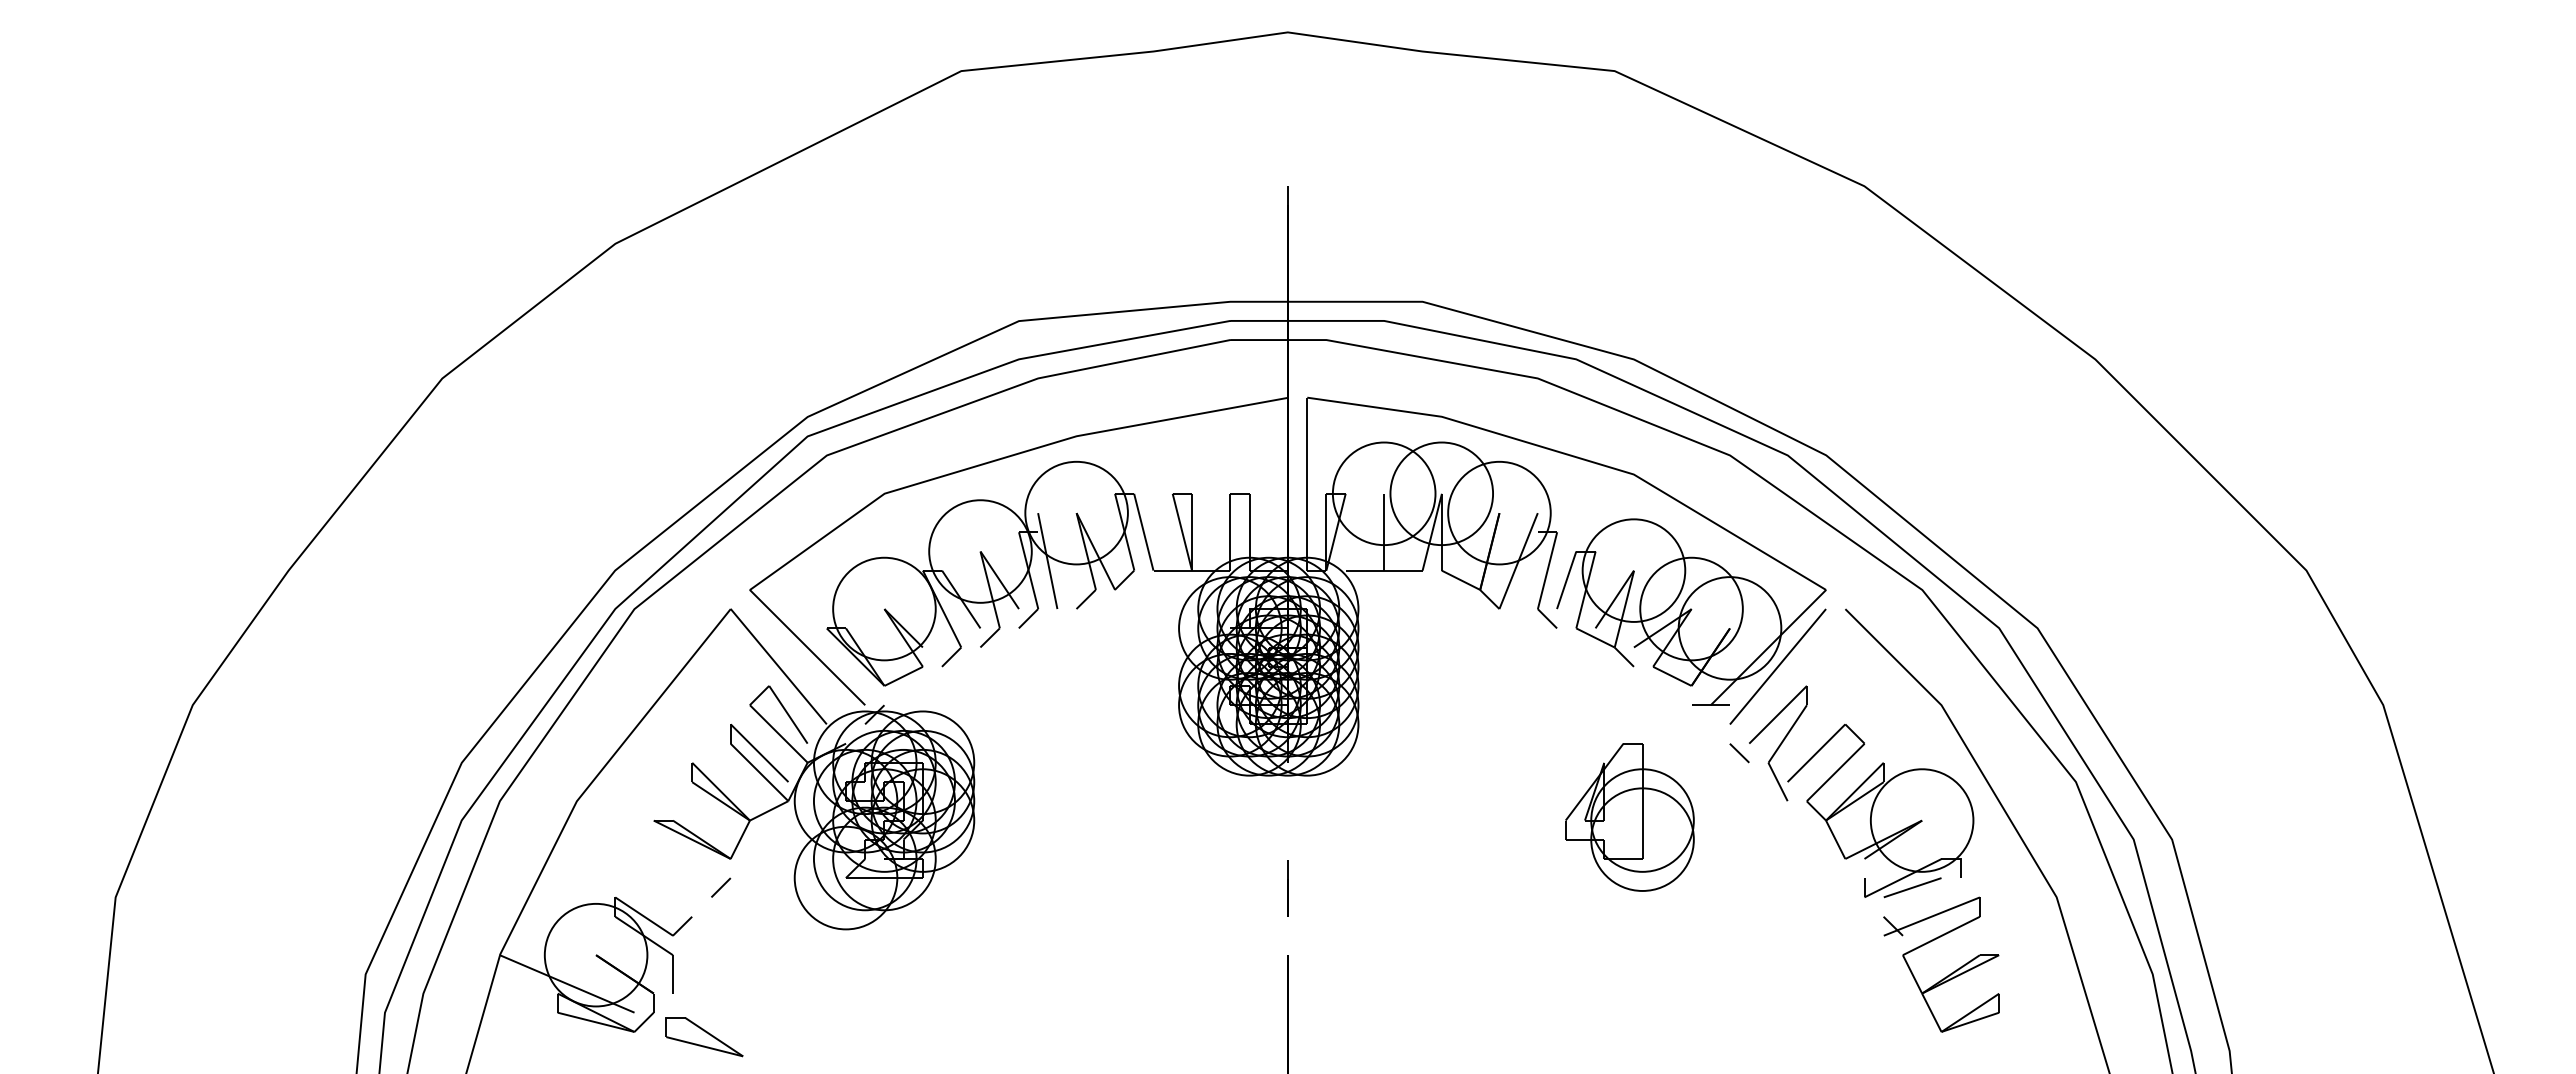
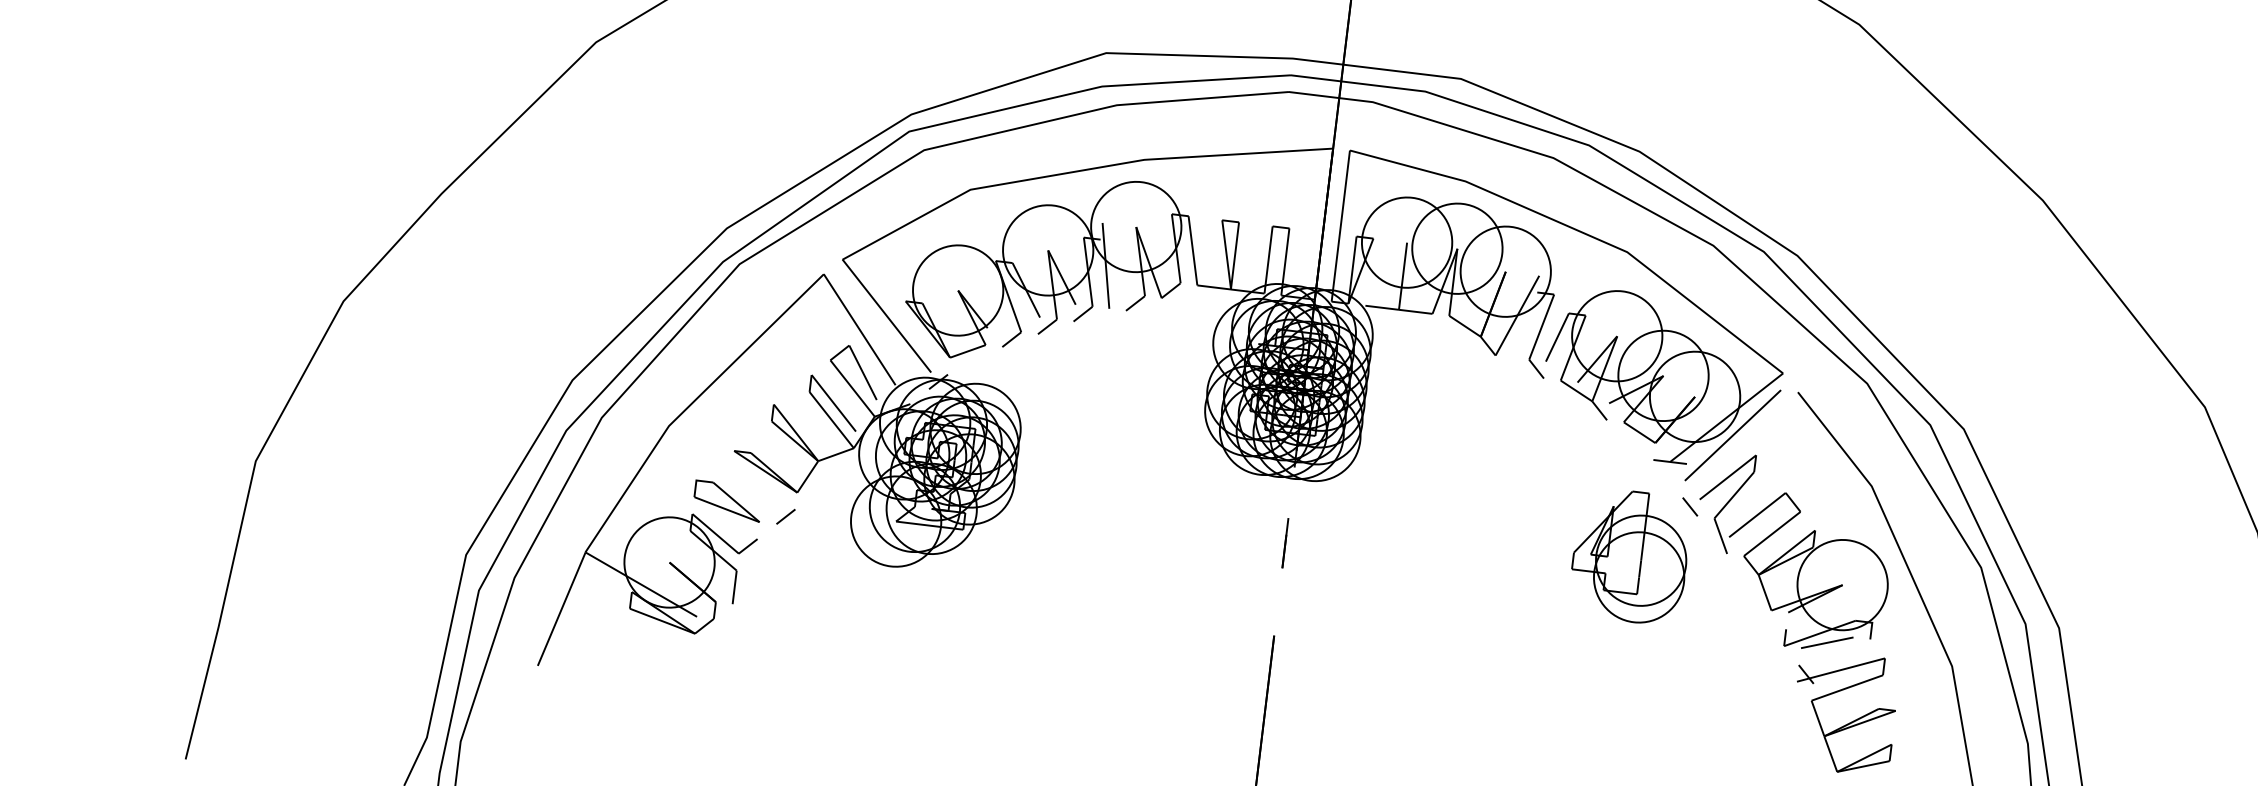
part: (1629, 817) -> (1630, 556), moved
line: (1287, 888) -> (1284, 543), moved
part: (704, 1037) -> (727, 501), moved

